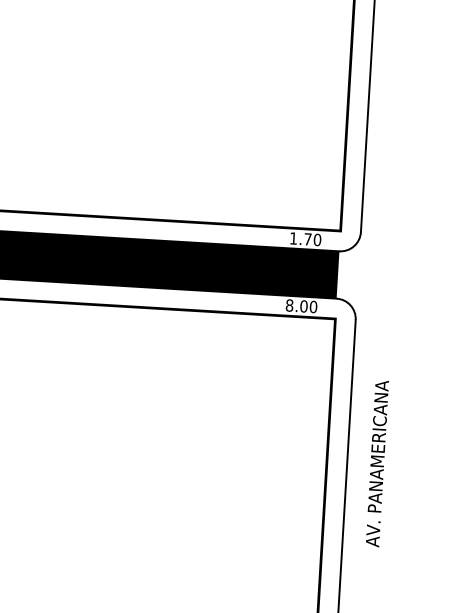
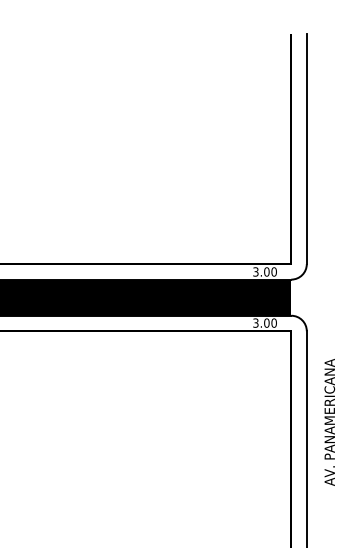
text: (300, 238) -> (261, 271), 1.70 -> 3.00
text: (289, 304) -> (255, 322), 8.00 -> 3.00
text: (377, 463) -> (329, 422), moved

